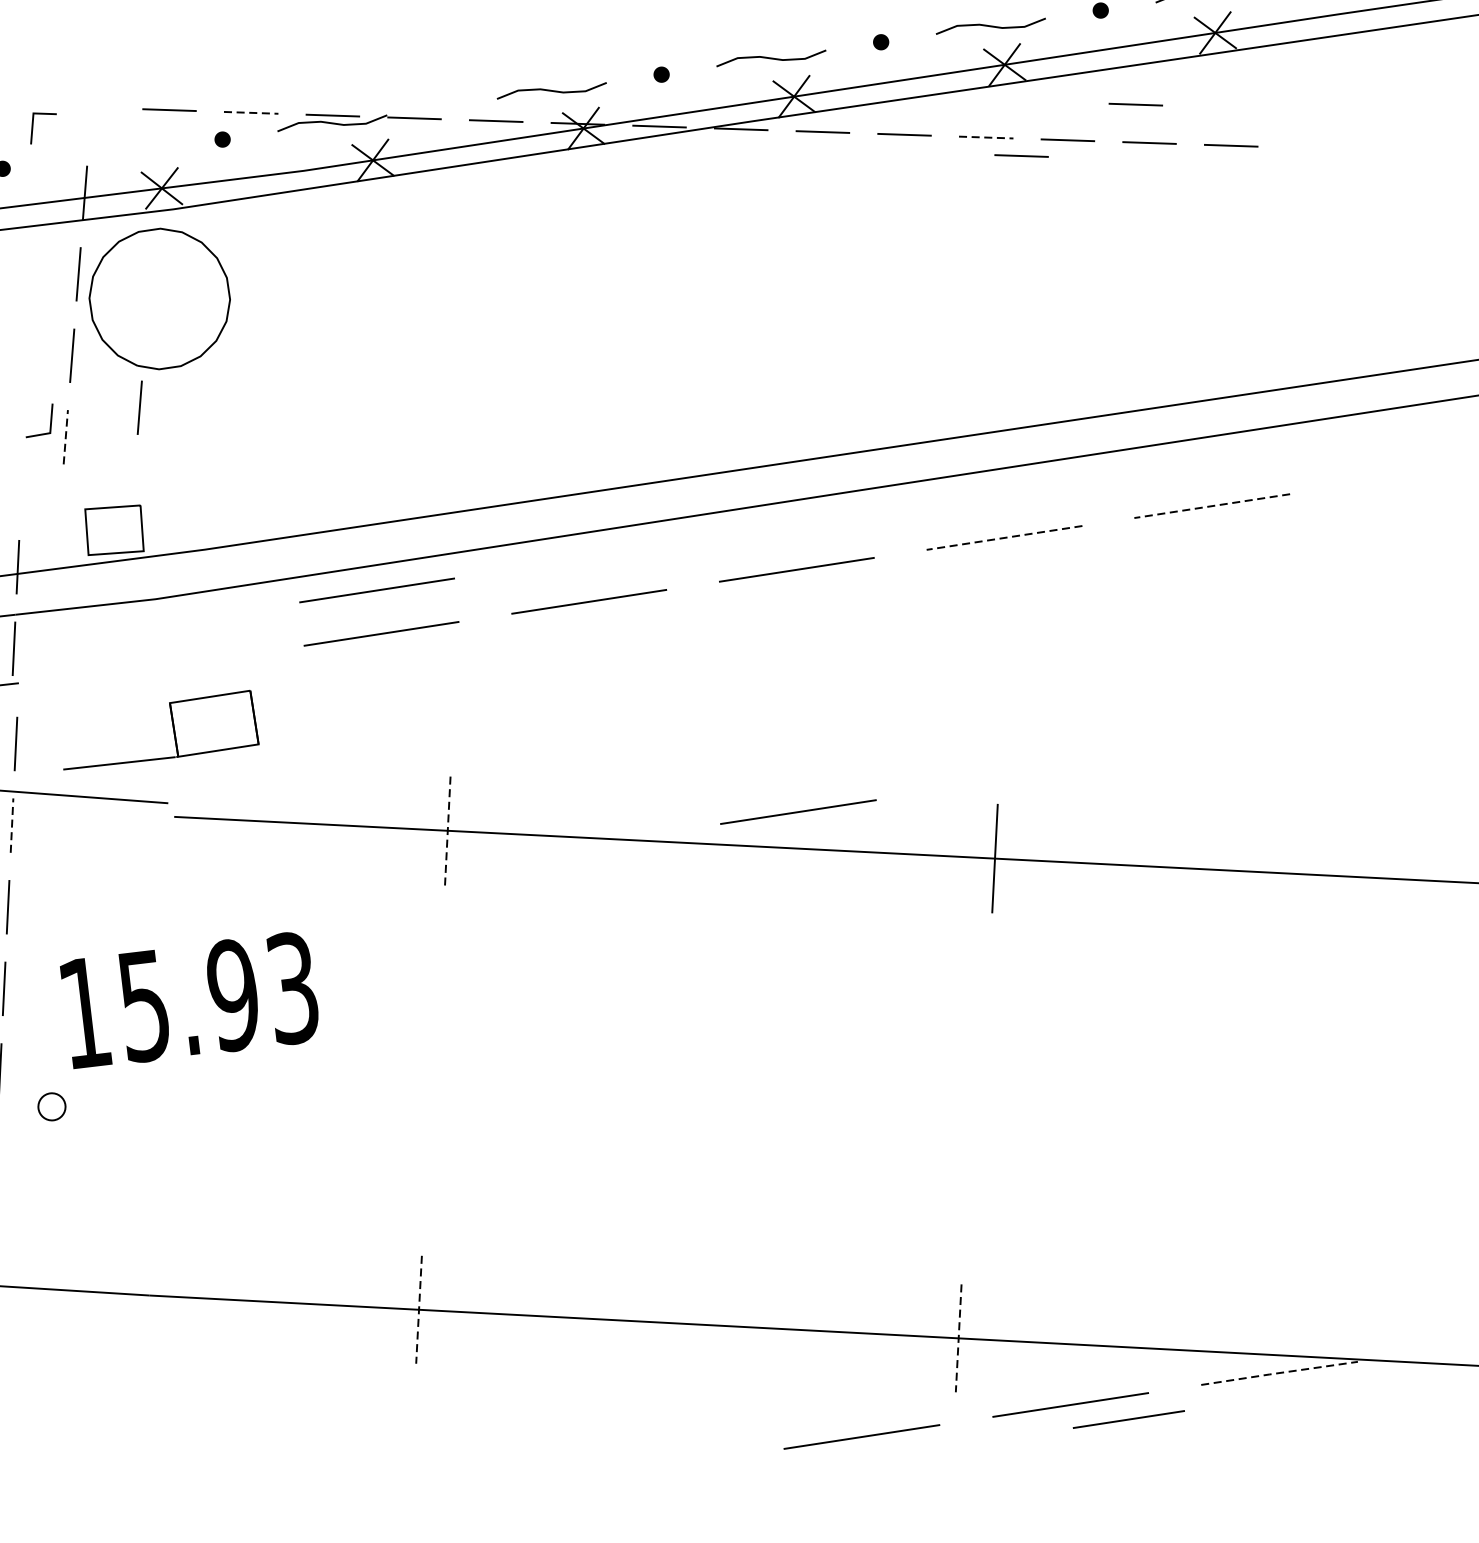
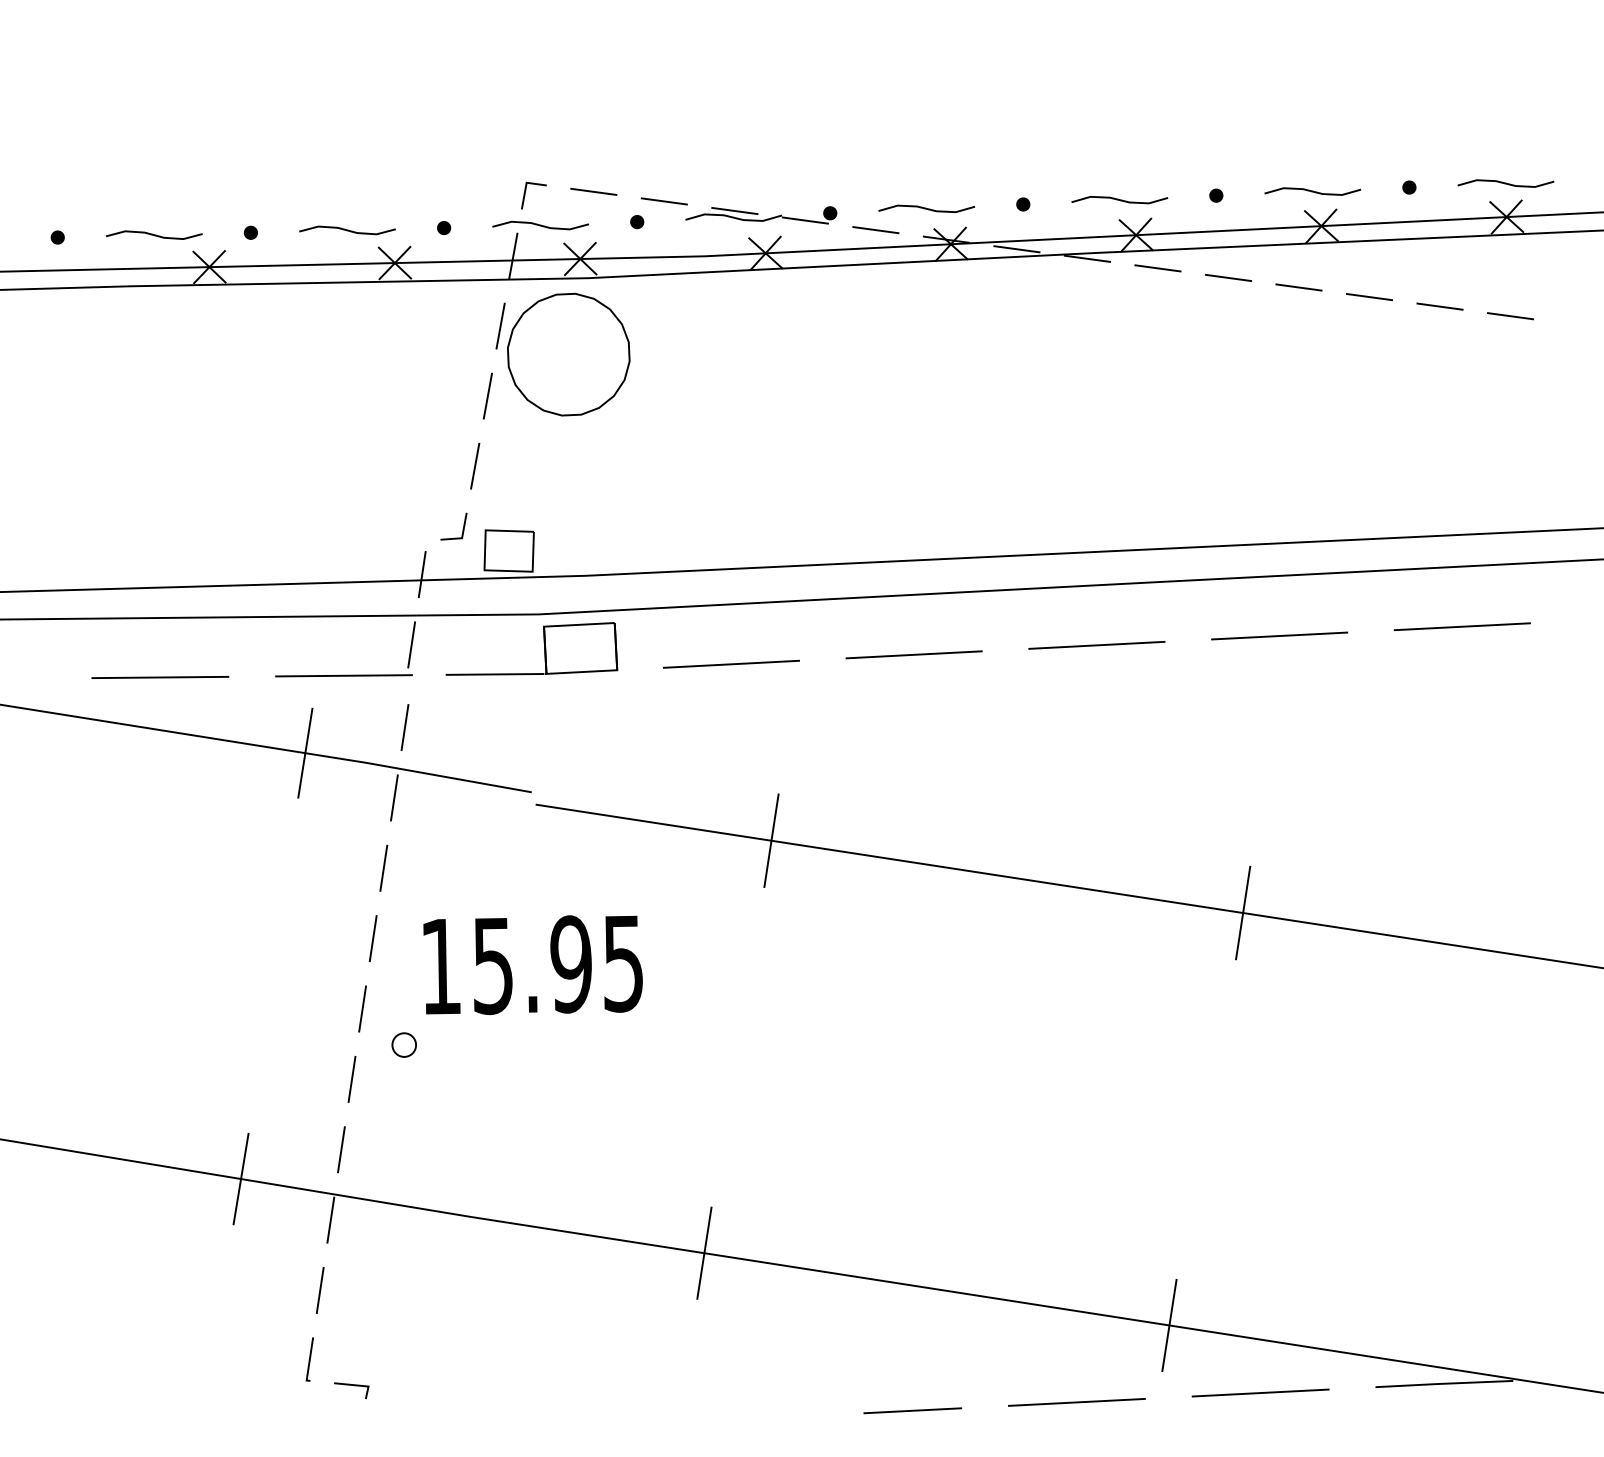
line: (1135, 105) -> (1431, 272), removed
fill: (442, 107) -> (830, 213), added
line: (251, 112) -> (664, 201), dashed -> solid
line: (33, 128) -> (525, 195), moved
line: (985, 137) -> (1298, 287), dashed -> solid
curve: (112, 154) -> (540, 225), added
line: (1020, 155) -> (1327, 306), removed
line: (139, 407) -> (541, 446), removed
line: (49, 423) -> (462, 529), moved
line: (66, 437) -> (475, 466), dashed -> solid
line: (1212, 505) -> (1462, 626), dashed -> solid
line: (1004, 538) -> (1279, 636), dashed -> solid
line: (377, 589) -> (731, 625), removed
part: (173, 727) -> (544, 648), moved
line: (797, 812) -> (1076, 855), removed
line: (12, 825) -> (394, 797), dashed -> solid
line: (447, 830) -> (771, 840), dashed -> solid
text: (292, 988) -> (623, 963), 15.93 -> 15.95
line: (419, 1310) -> (704, 1253), dashed -> solid
line: (958, 1338) -> (1169, 1325), dashed -> solid
line: (1278, 1372) -> (1443, 1383), dashed -> solid
line: (1128, 1419) -> (912, 1410), moved
line: (31, 1501) -> (351, 1385), added

